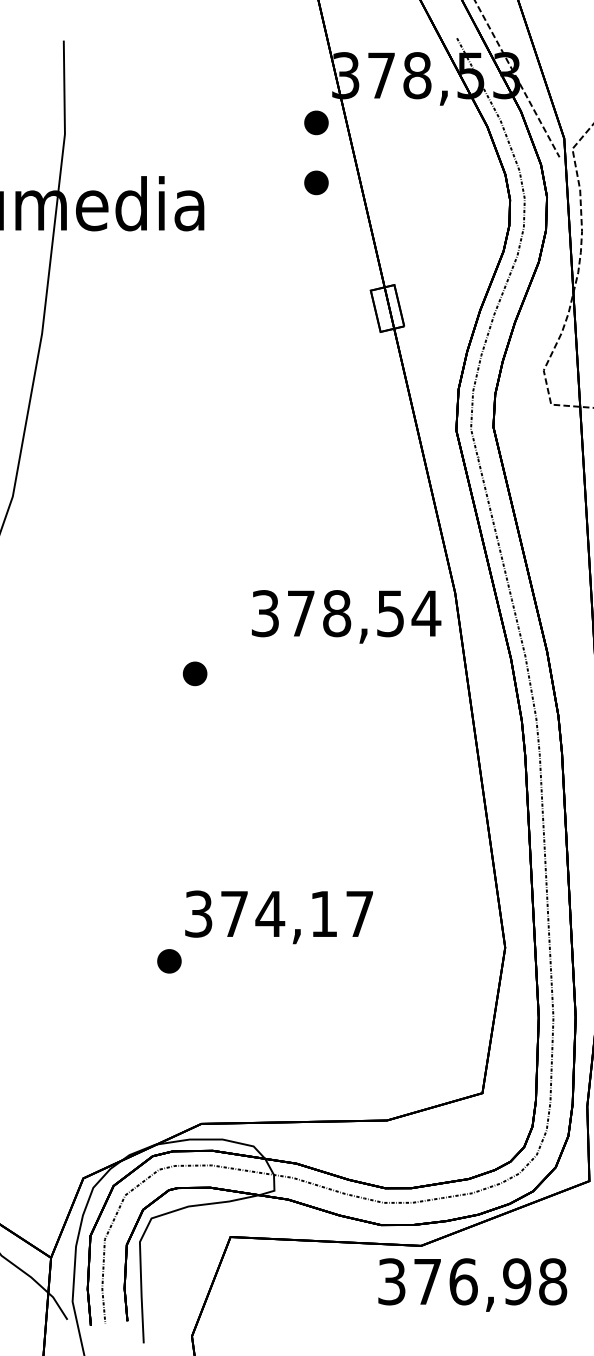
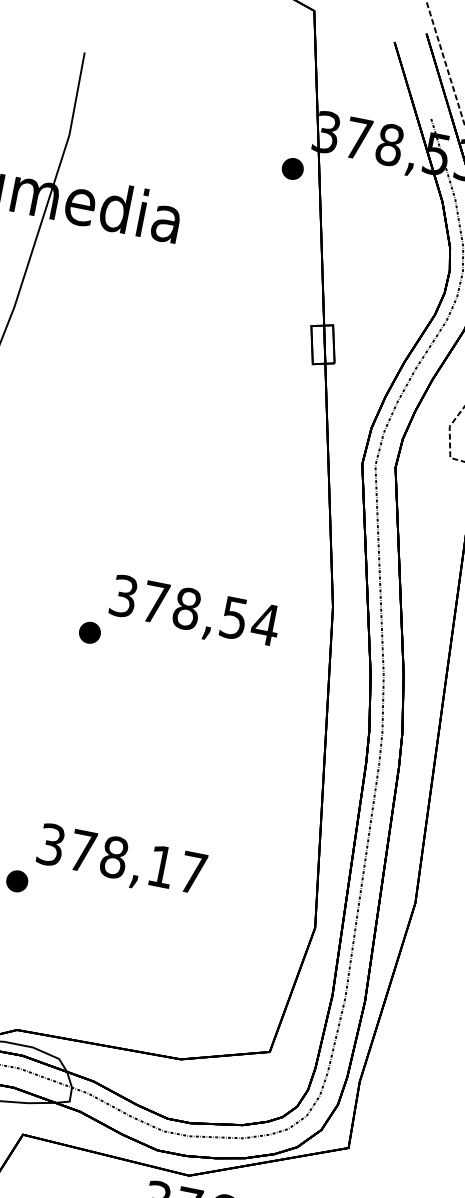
part: (316, 182) -> (282, 221), removed
text: (346, 616) -> (194, 612), moved
text: (270, 913) -> (114, 856), 374,17 -> 378,17

